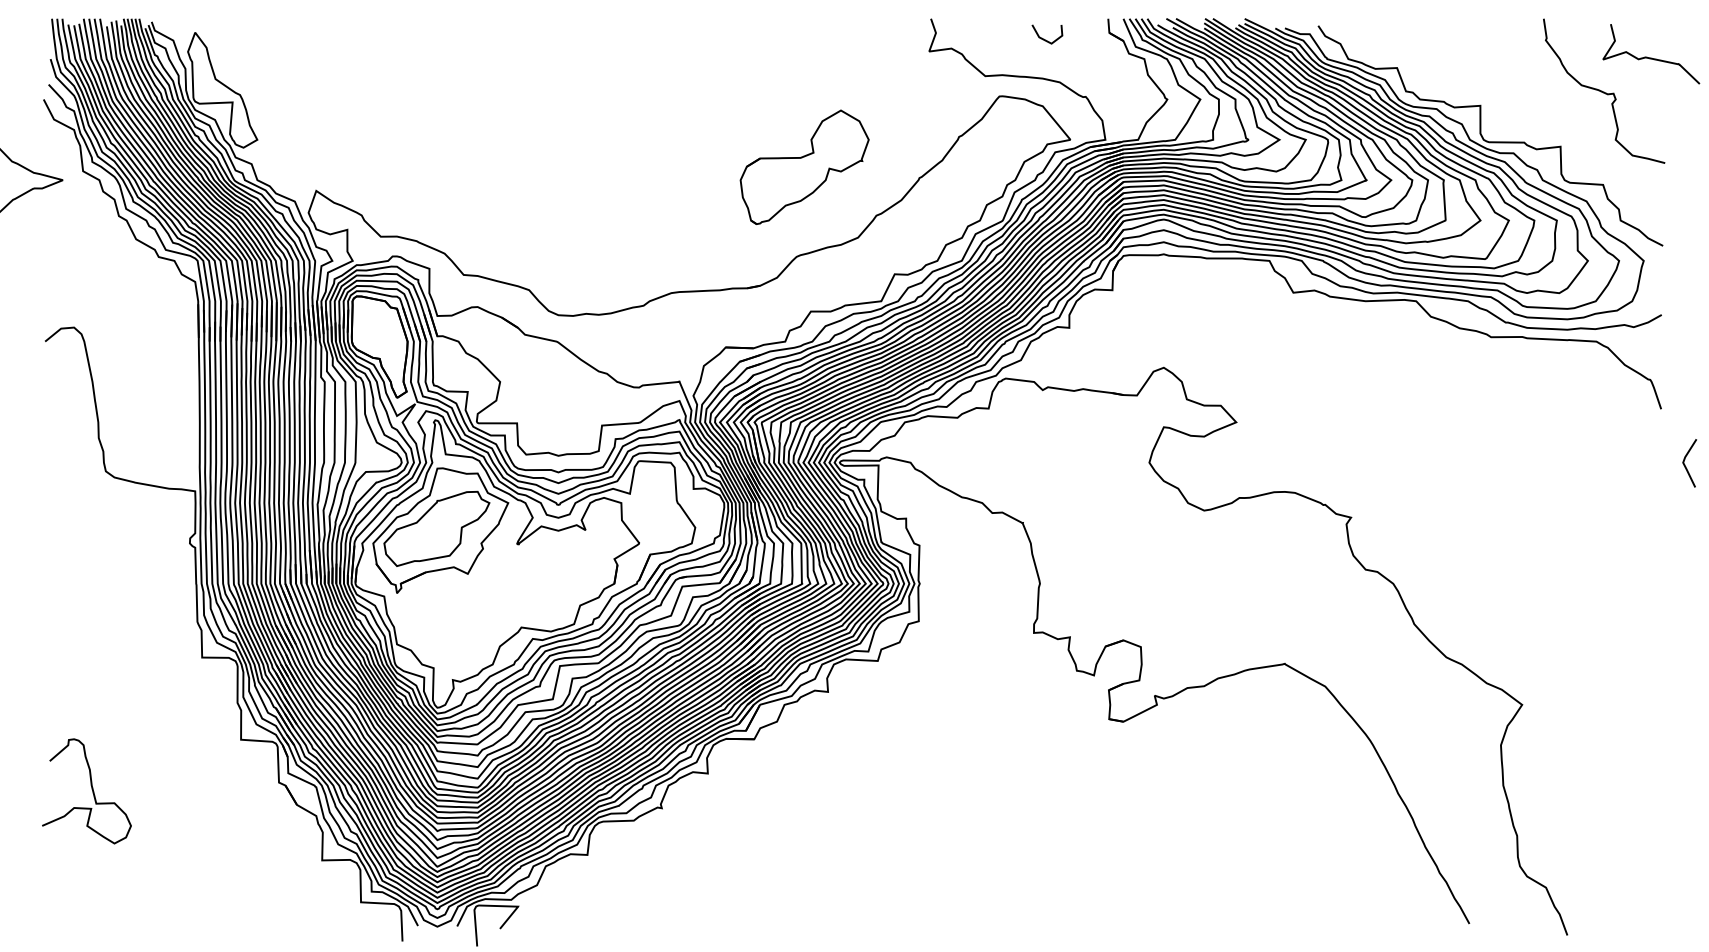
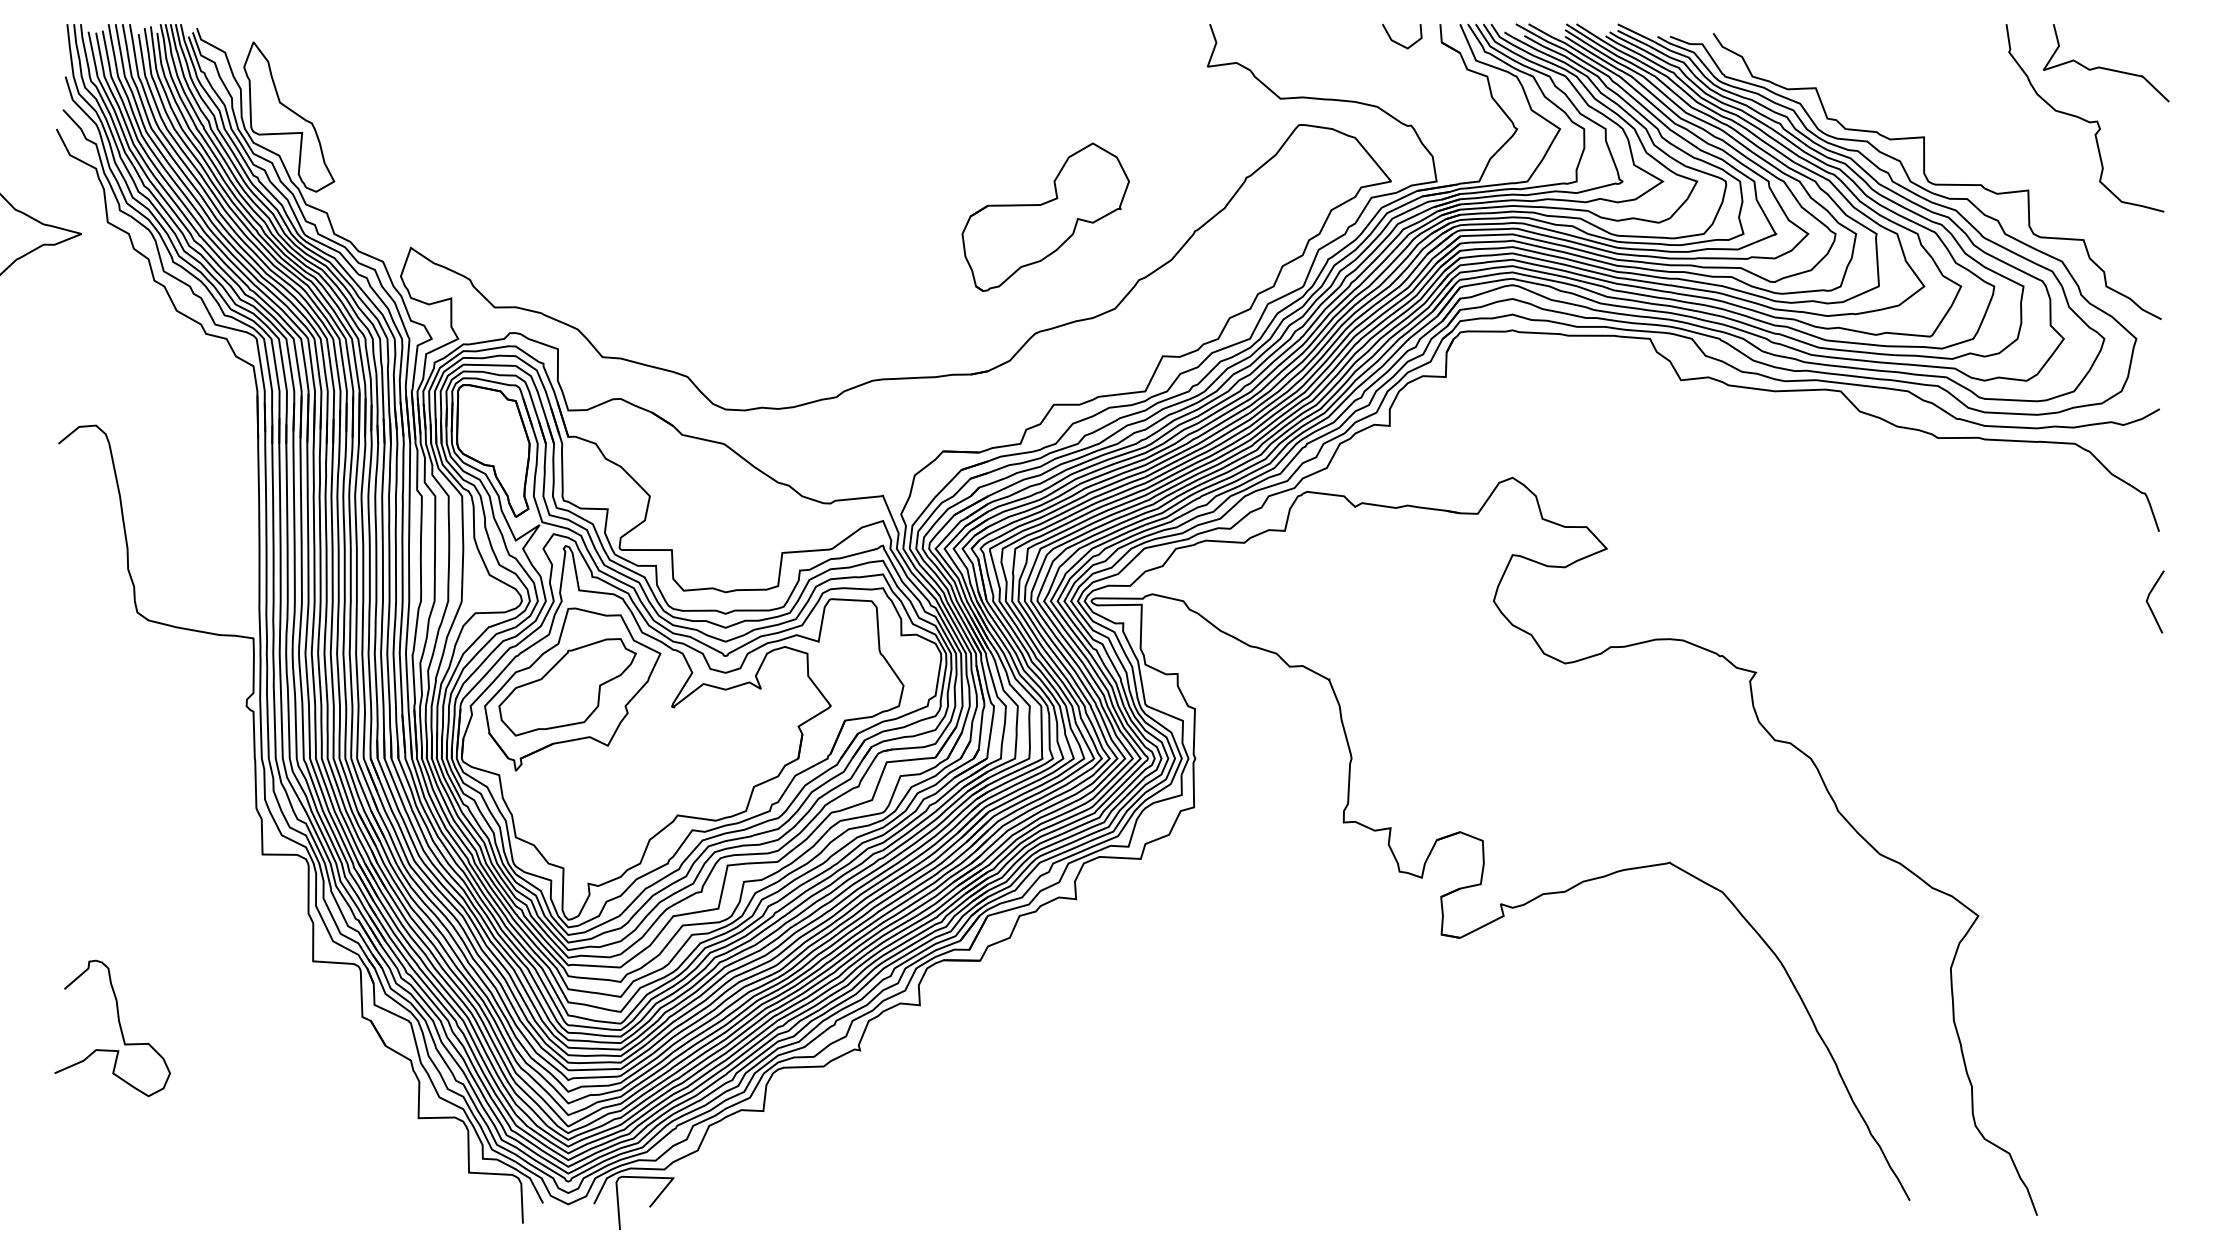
line: (1044, 39) -> (1398, 42), moved
curve: (1650, 57) -> (2105, 67), moved
line: (1685, 465) -> (2149, 604), moved

